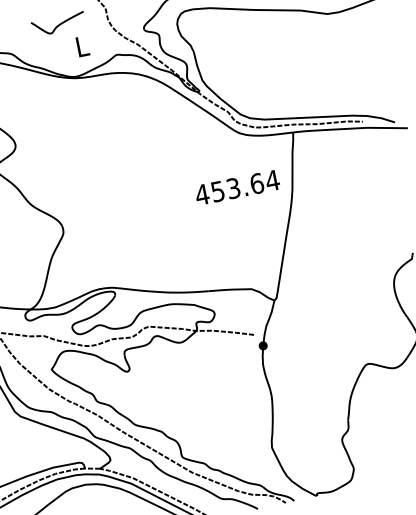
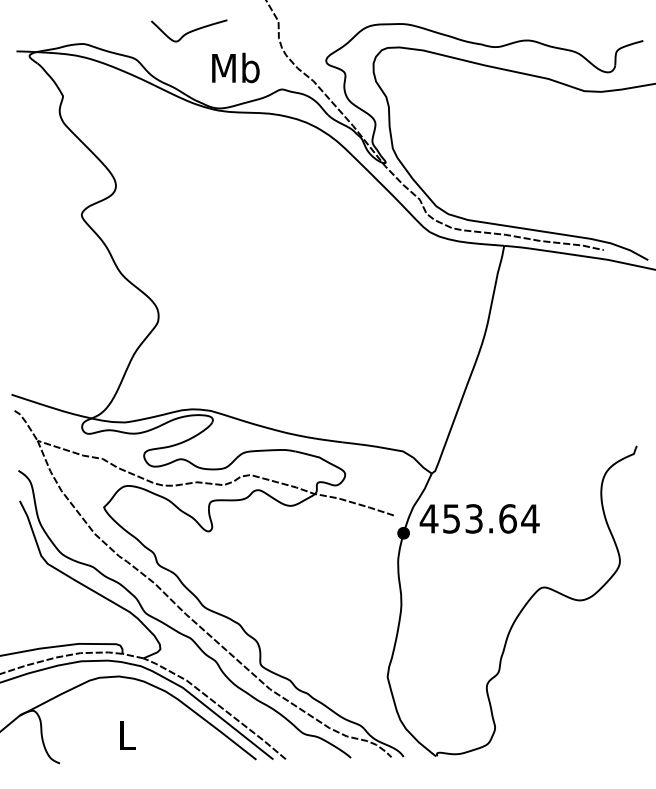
curve: (58, 24) -> (189, 31), moved
text: (81, 46) -> (235, 67), L -> Mb
text: (237, 187) -> (479, 518), moved

